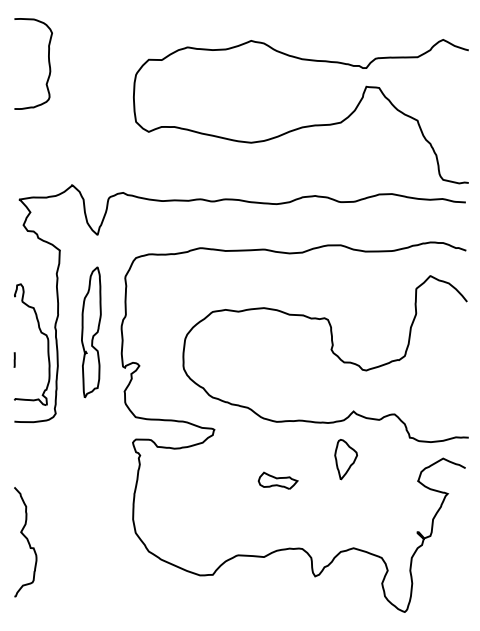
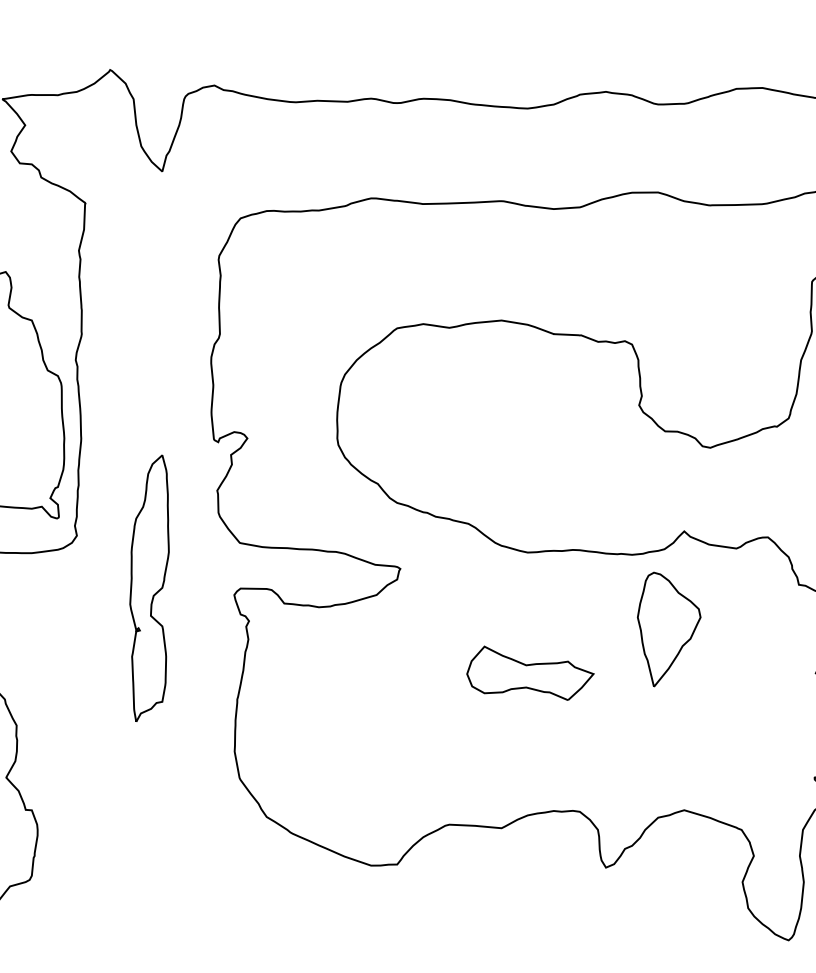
part: (91, 332) -> (149, 588), moved
part: (345, 459) -> (667, 629), size x1.4
part: (277, 480) -> (529, 672), size x1.6

